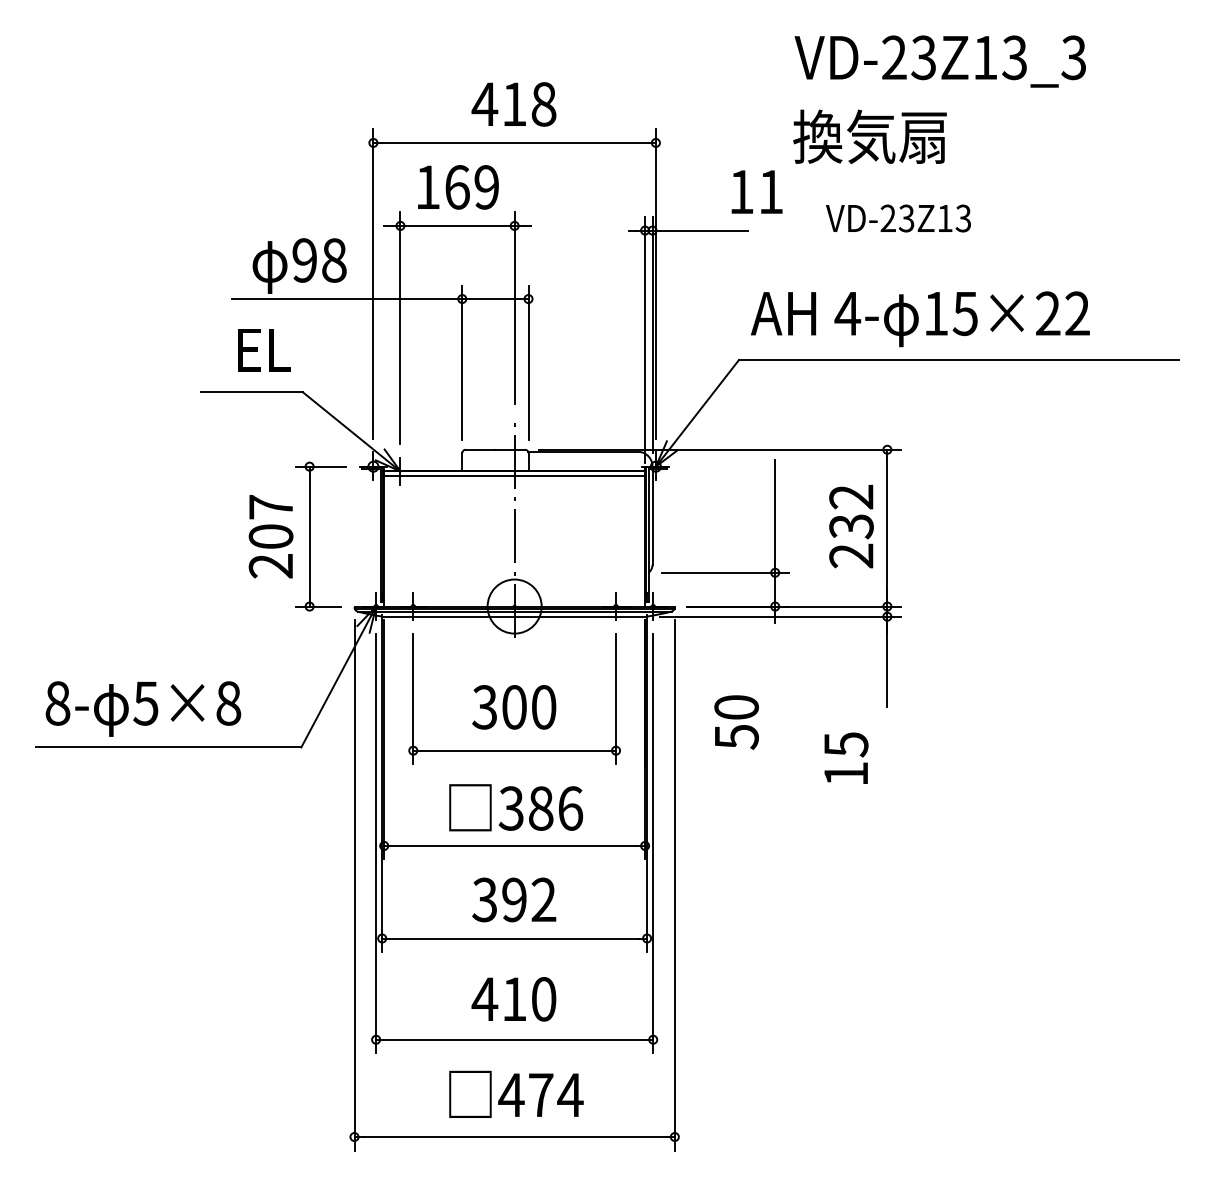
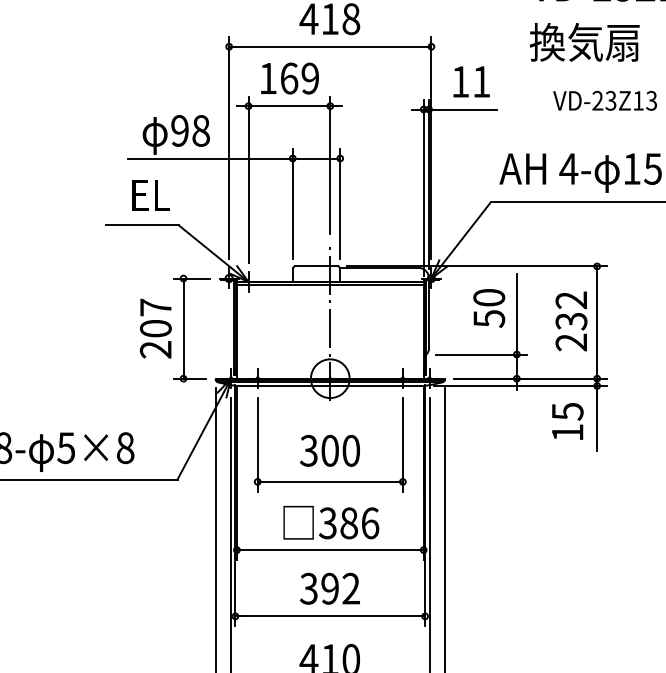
text: (756, 191) -> (471, 81), moved
text: (736, 722) -> (489, 308), moved
text: (846, 757) -> (567, 420), moved

